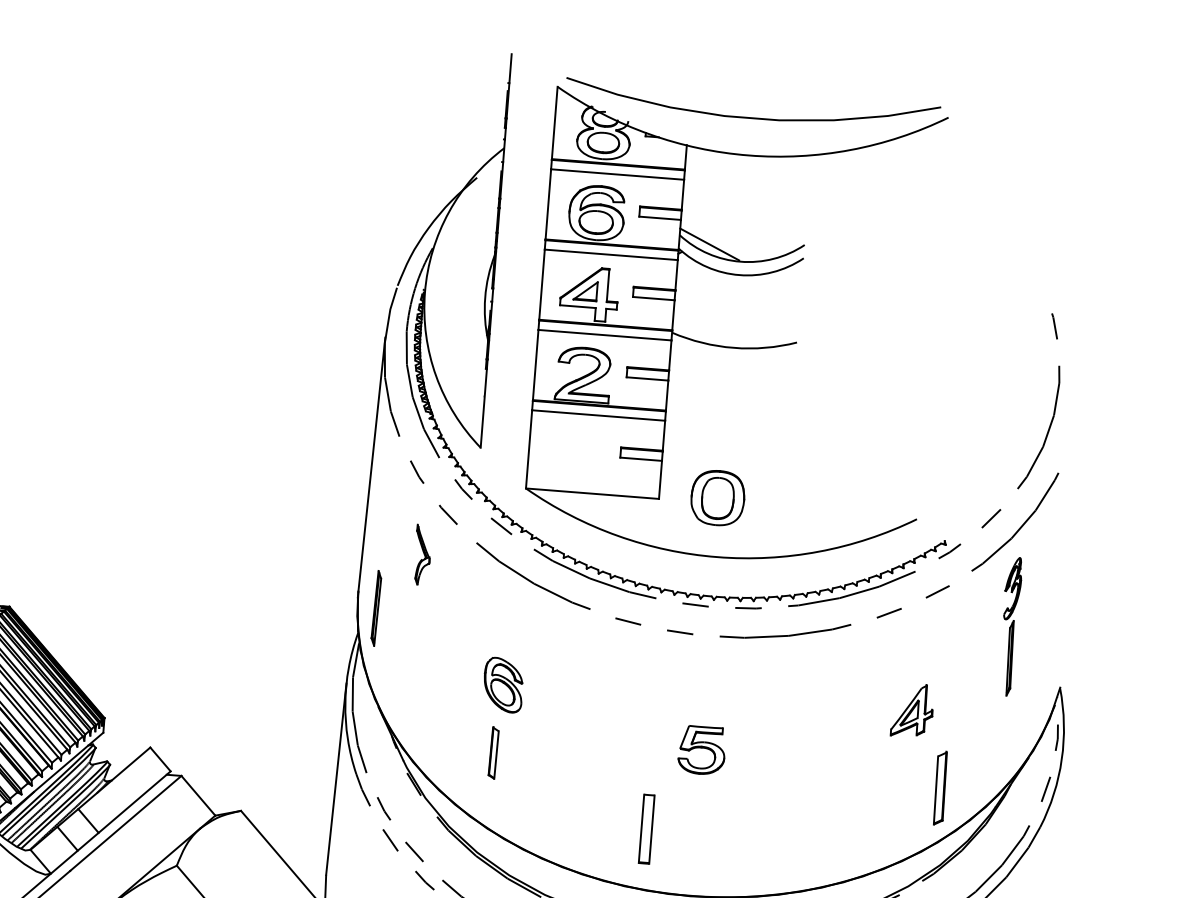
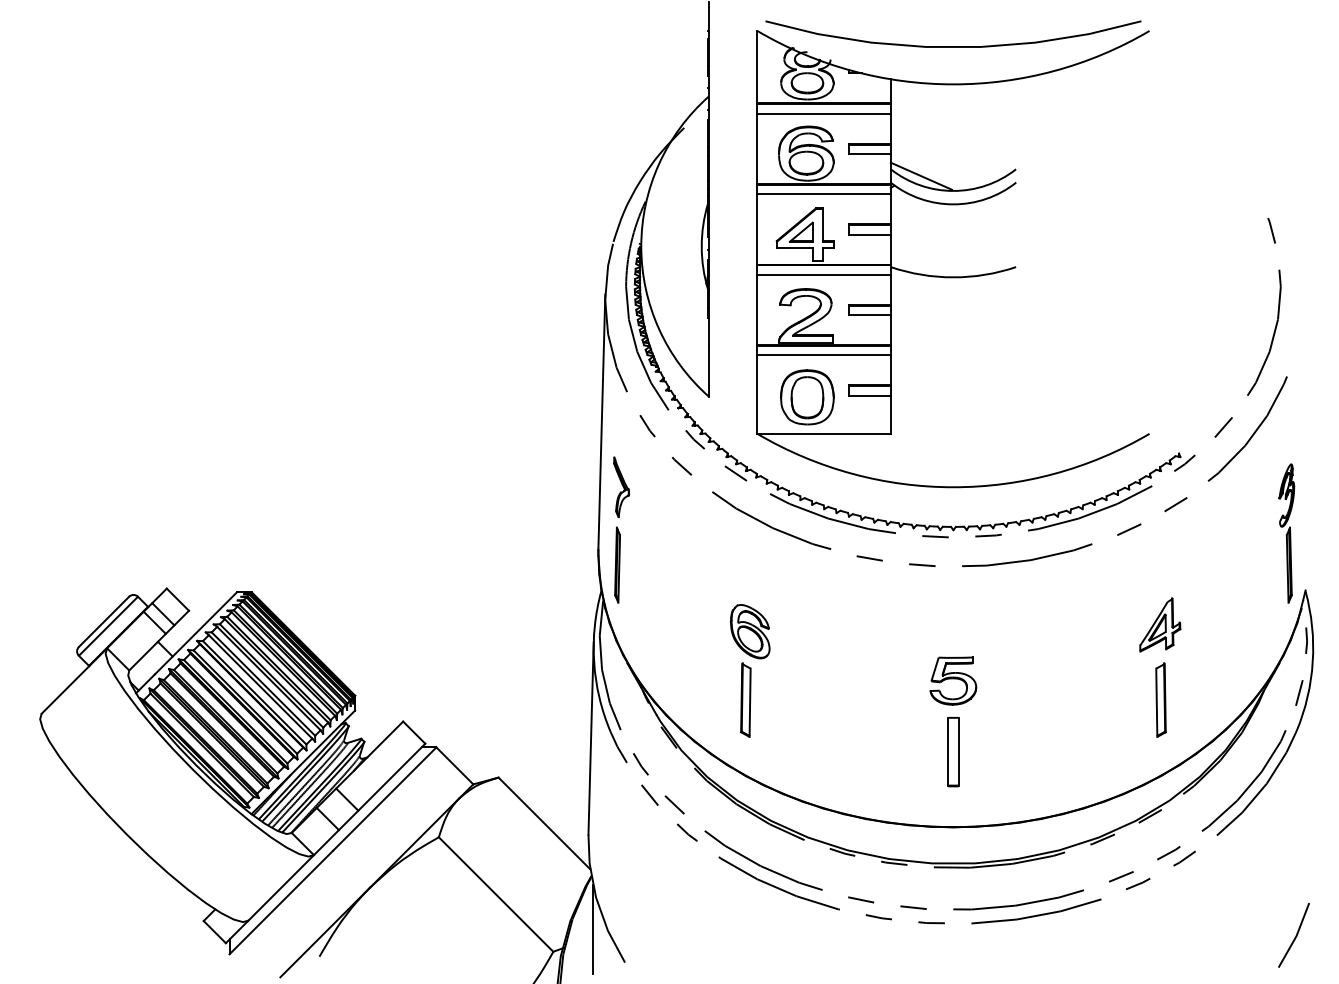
part: (717, 498) -> (807, 397), moved
part: (422, 554) -> (621, 486), moved
part: (1009, 626) -> (1286, 533), moved
part: (493, 752) -> (745, 699), size x1.43
part: (939, 787) -> (1160, 699), moved
part: (646, 828) -> (953, 751), moved

